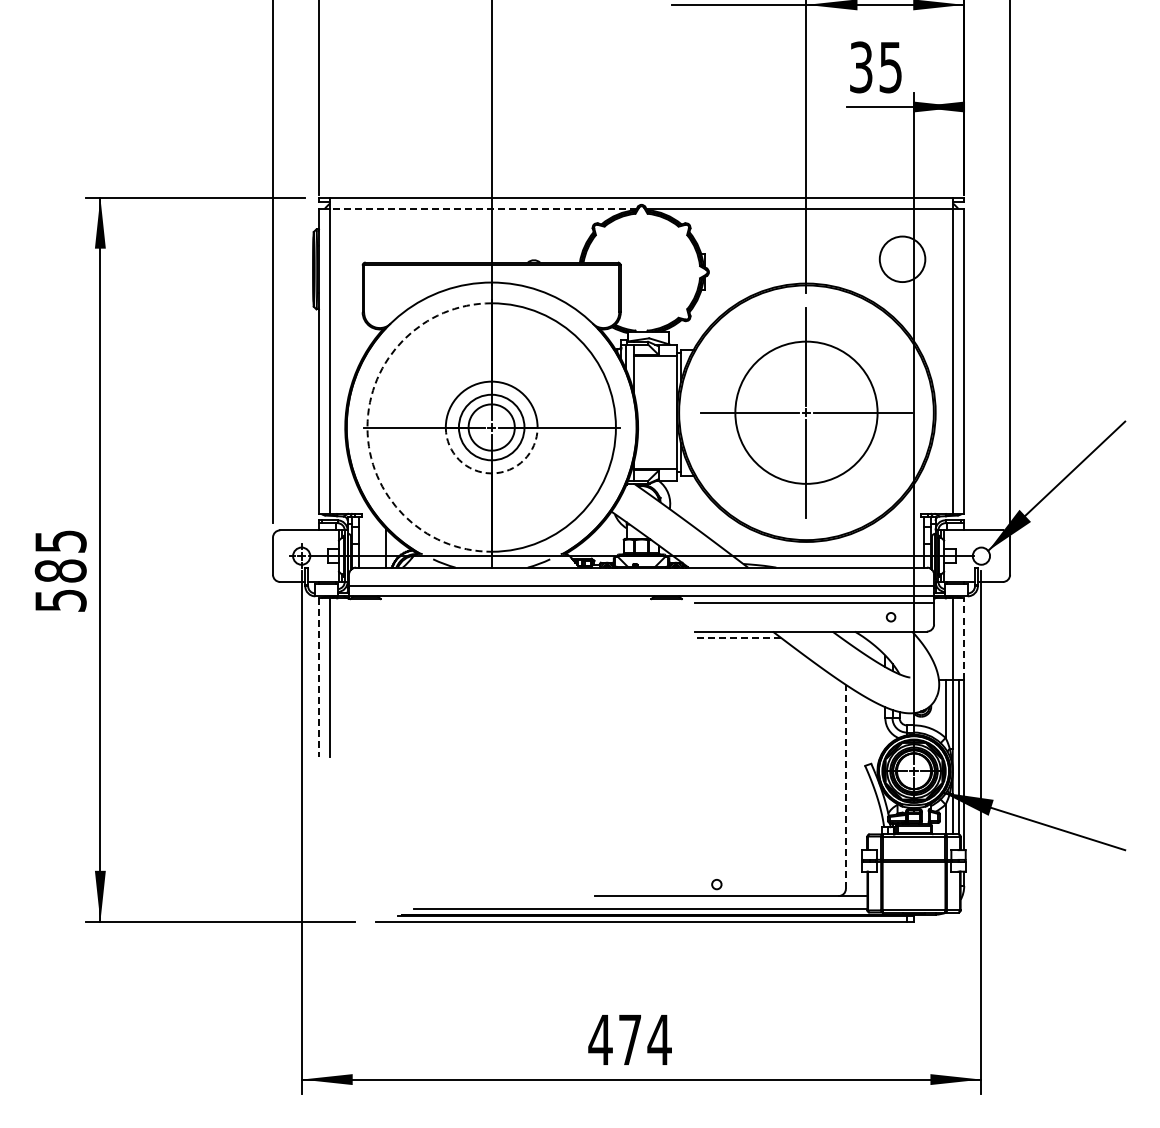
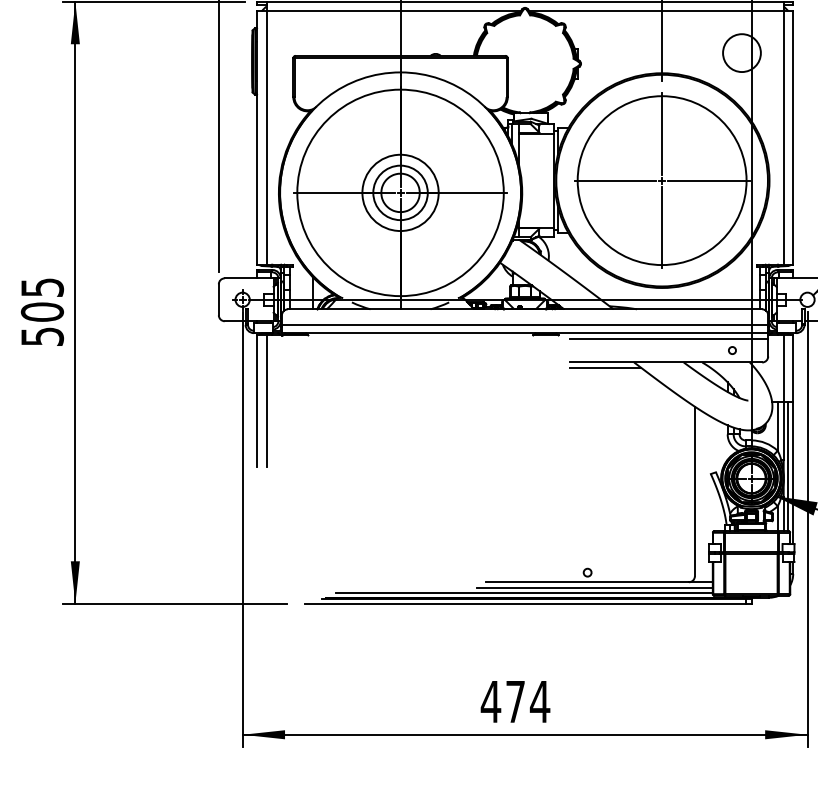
line: (483, 209) -> (393, 11), dashed -> solid
circle: (806, 412) -> (662, 180), size x1.43
arc: (367, 427) -> (297, 192), dashed -> solid
arc: (491, 473) -> (400, 231), dashed -> solid
text: (60, 570) -> (42, 311), 585 -> 505
line: (738, 637) -> (605, 367), dashed -> solid
line: (964, 638) -> (793, 368), dashed -> solid
line: (318, 678) -> (256, 401), dashed -> solid
line: (845, 786) -> (694, 491), dashed -> solid
line: (725, 903) -> (594, 588), added

